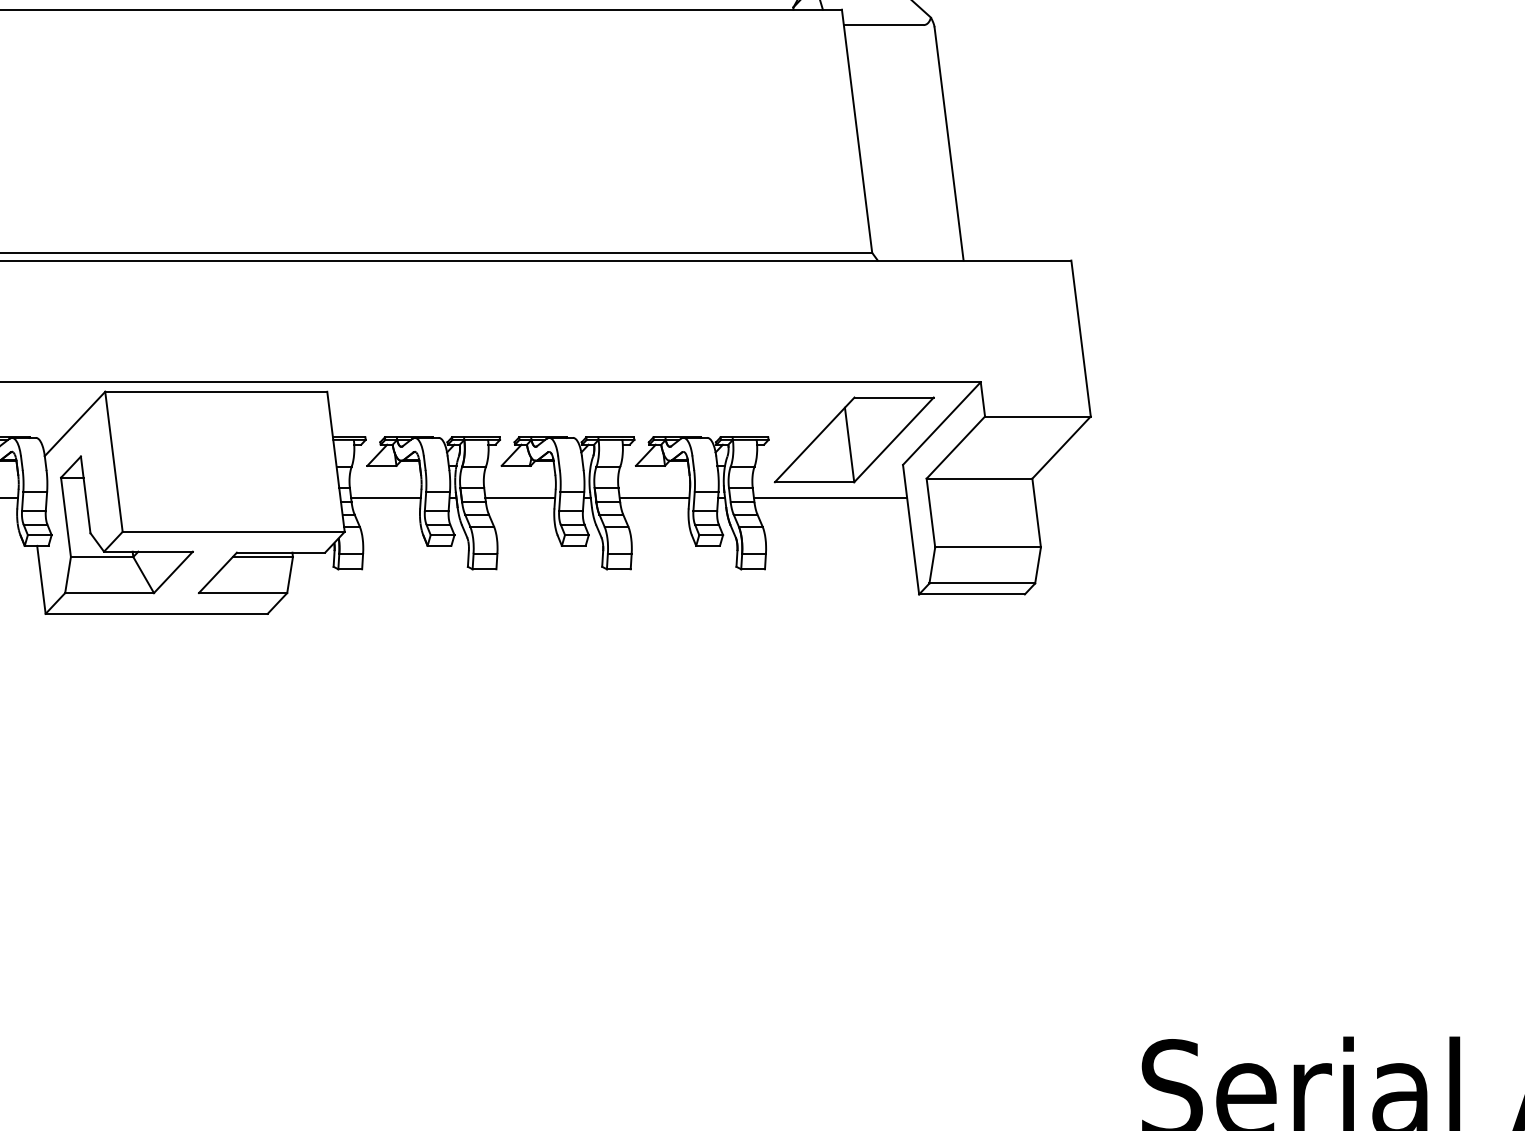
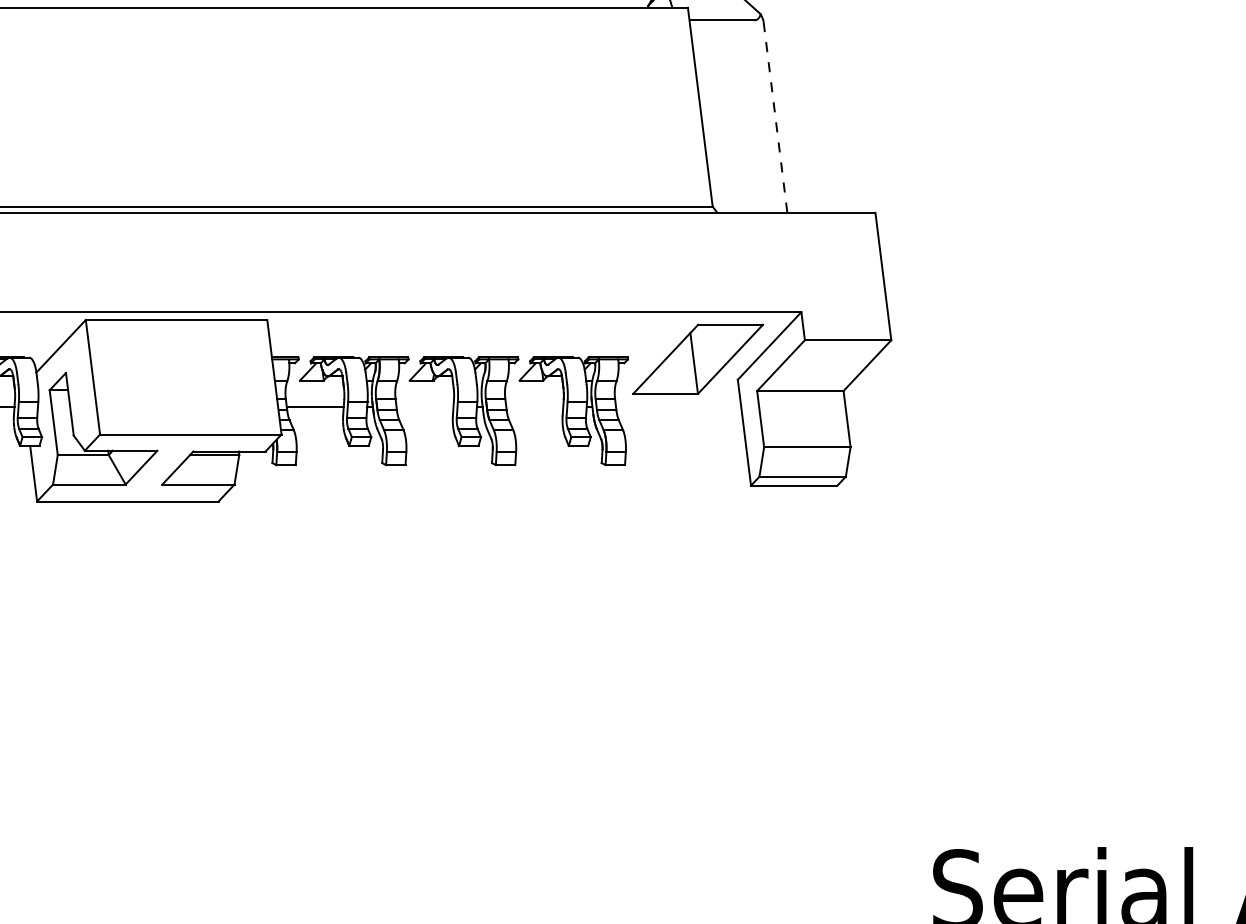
line: (949, 143) -> (775, 117), solid -> dashed
line: (520, 497) -> (425, 406), removed
line: (654, 497) -> (534, 406), removed
line: (830, 497) -> (678, 406), removed

